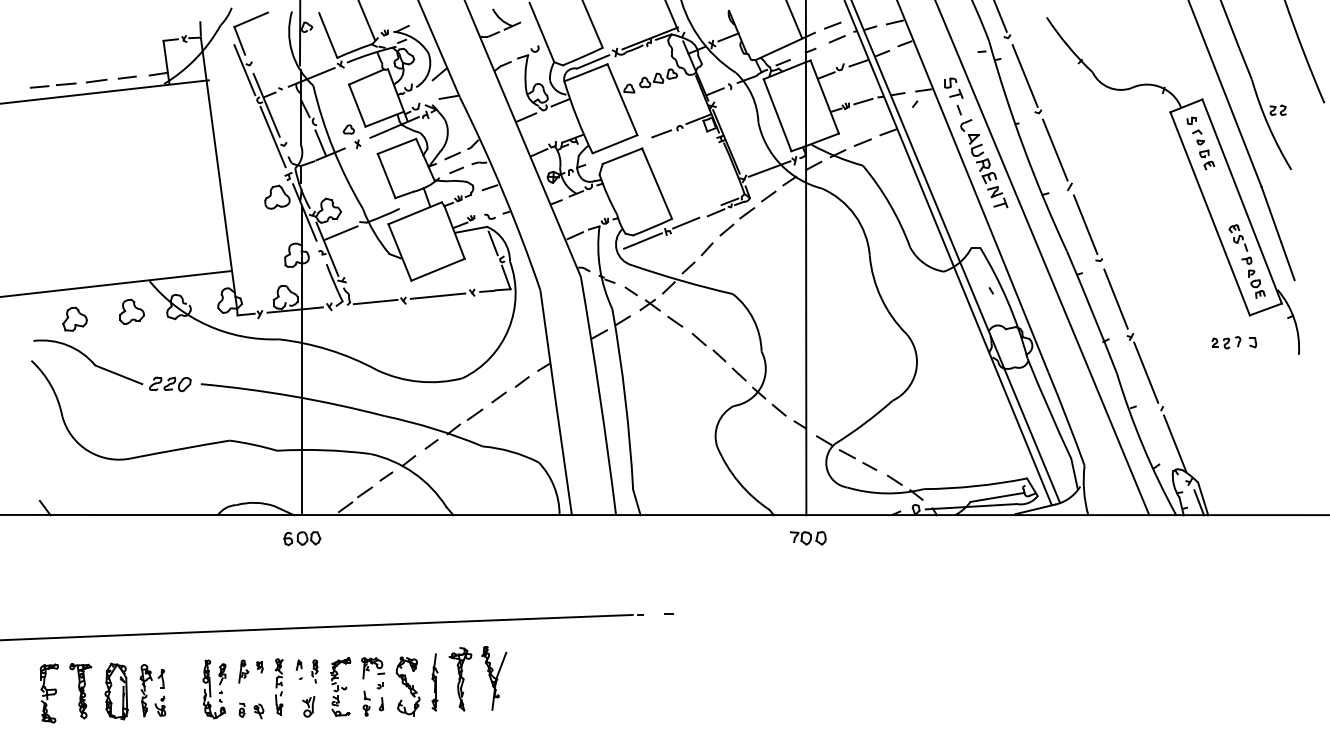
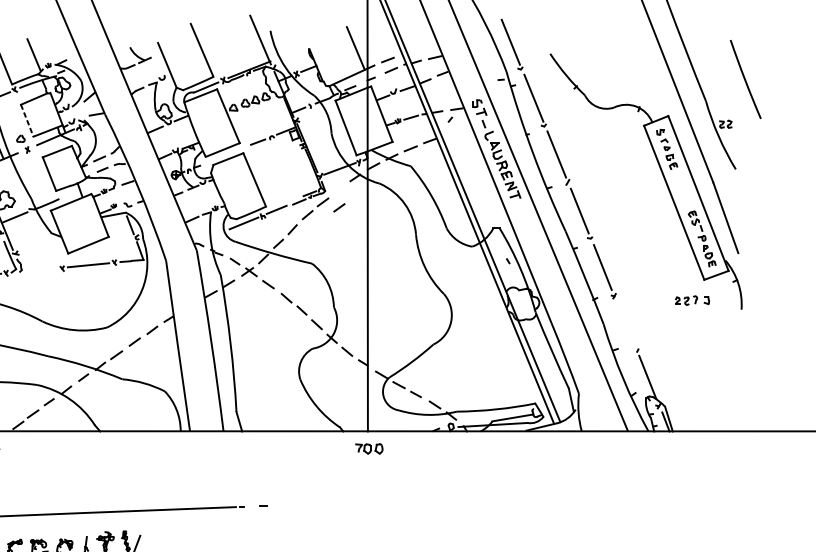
line: (357, 105) -> (27, 120), solid -> dashed
line: (768, 196) -> (339, 207), moved
line: (375, 301) -> (41, 269), removed
line: (1146, 372) -> (625, 323), removed

